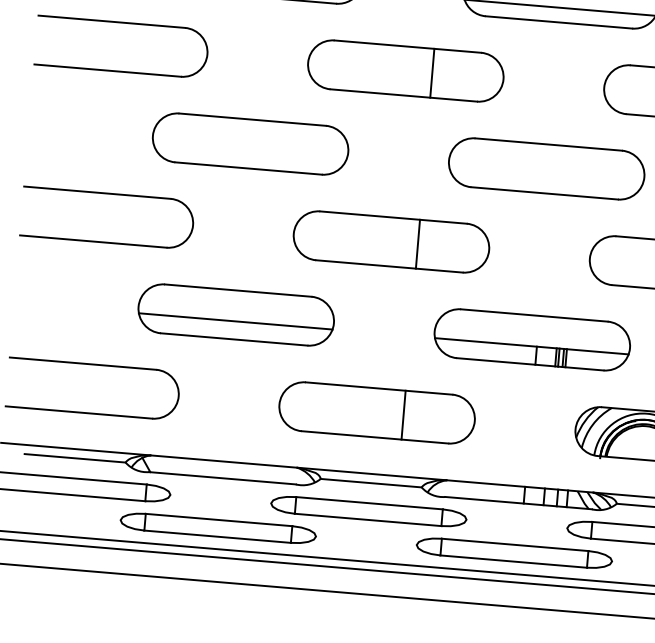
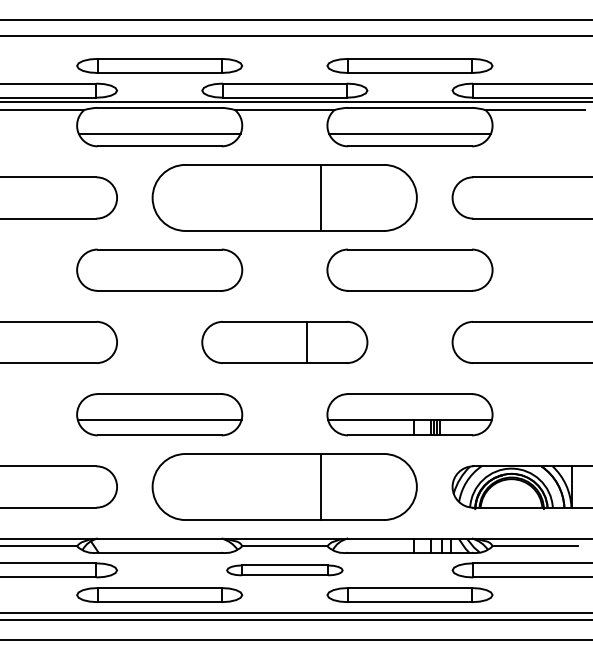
part: (405, 70) -> (284, 197), size x1.6
part: (376, 412) -> (284, 486), size x1.6
part: (368, 511) -> (284, 570), size x0.7

